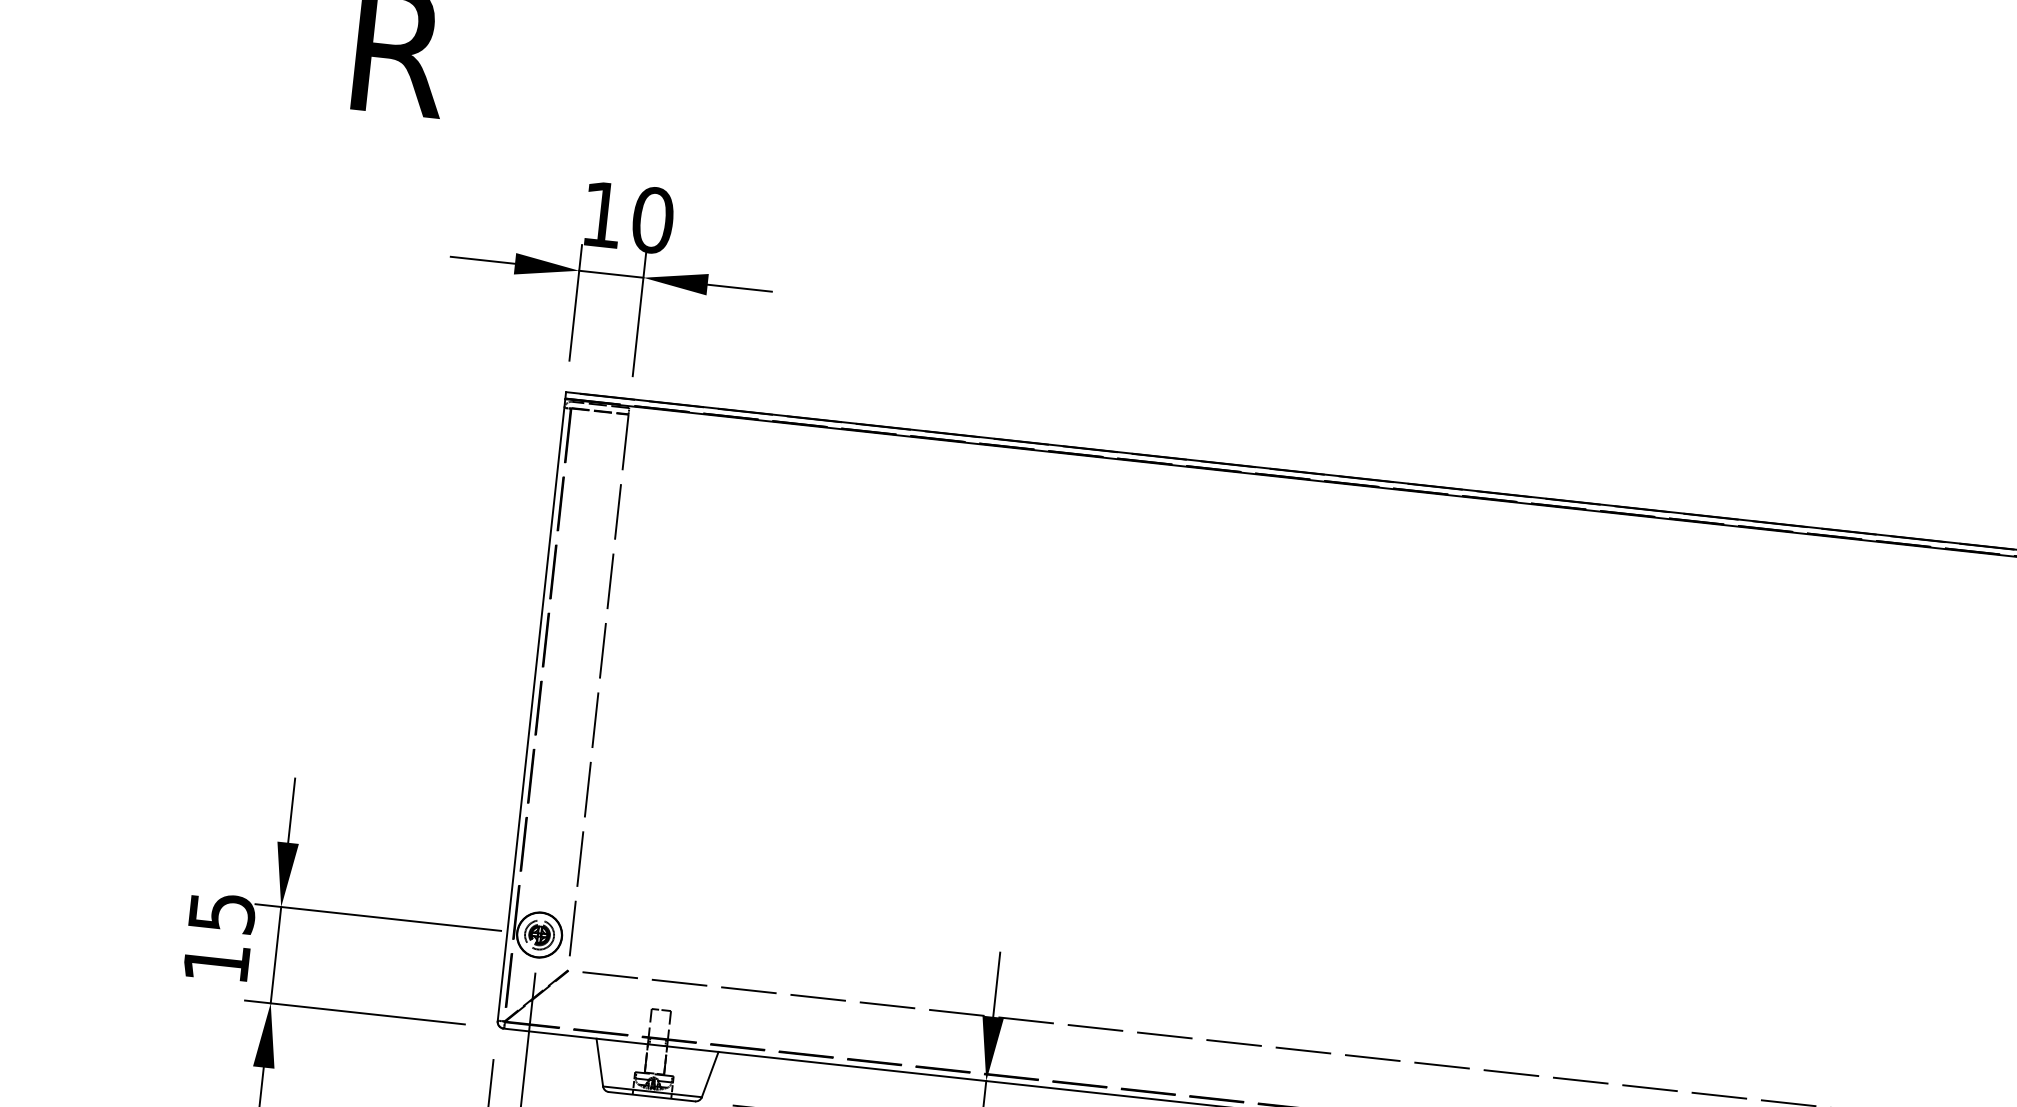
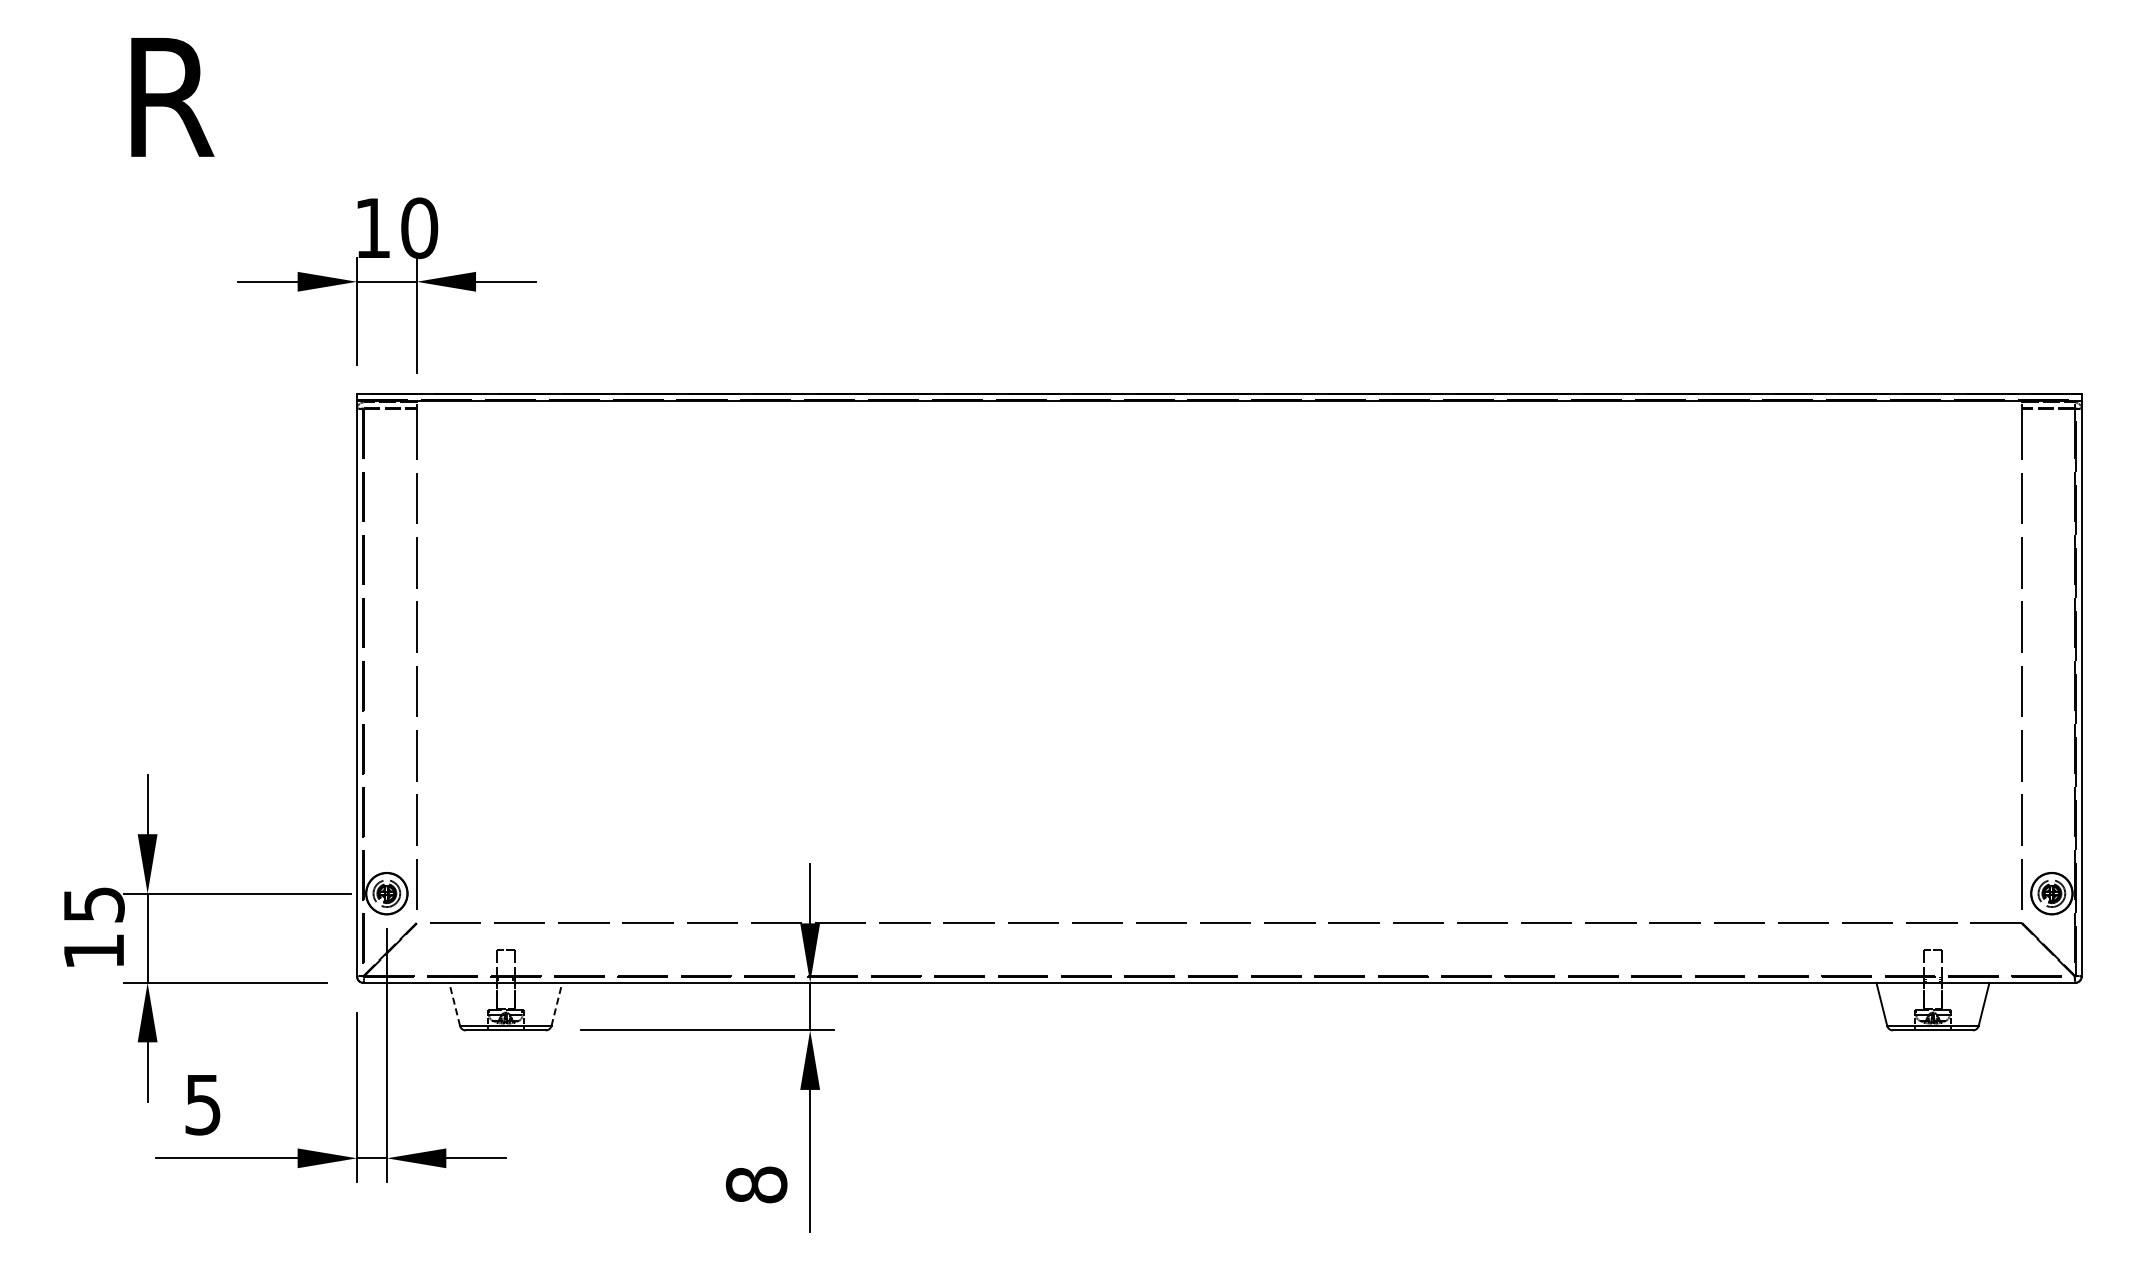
line: (599, 1061) -> (454, 1003), solid -> dashed
line: (710, 1073) -> (557, 1003), solid -> dashed

